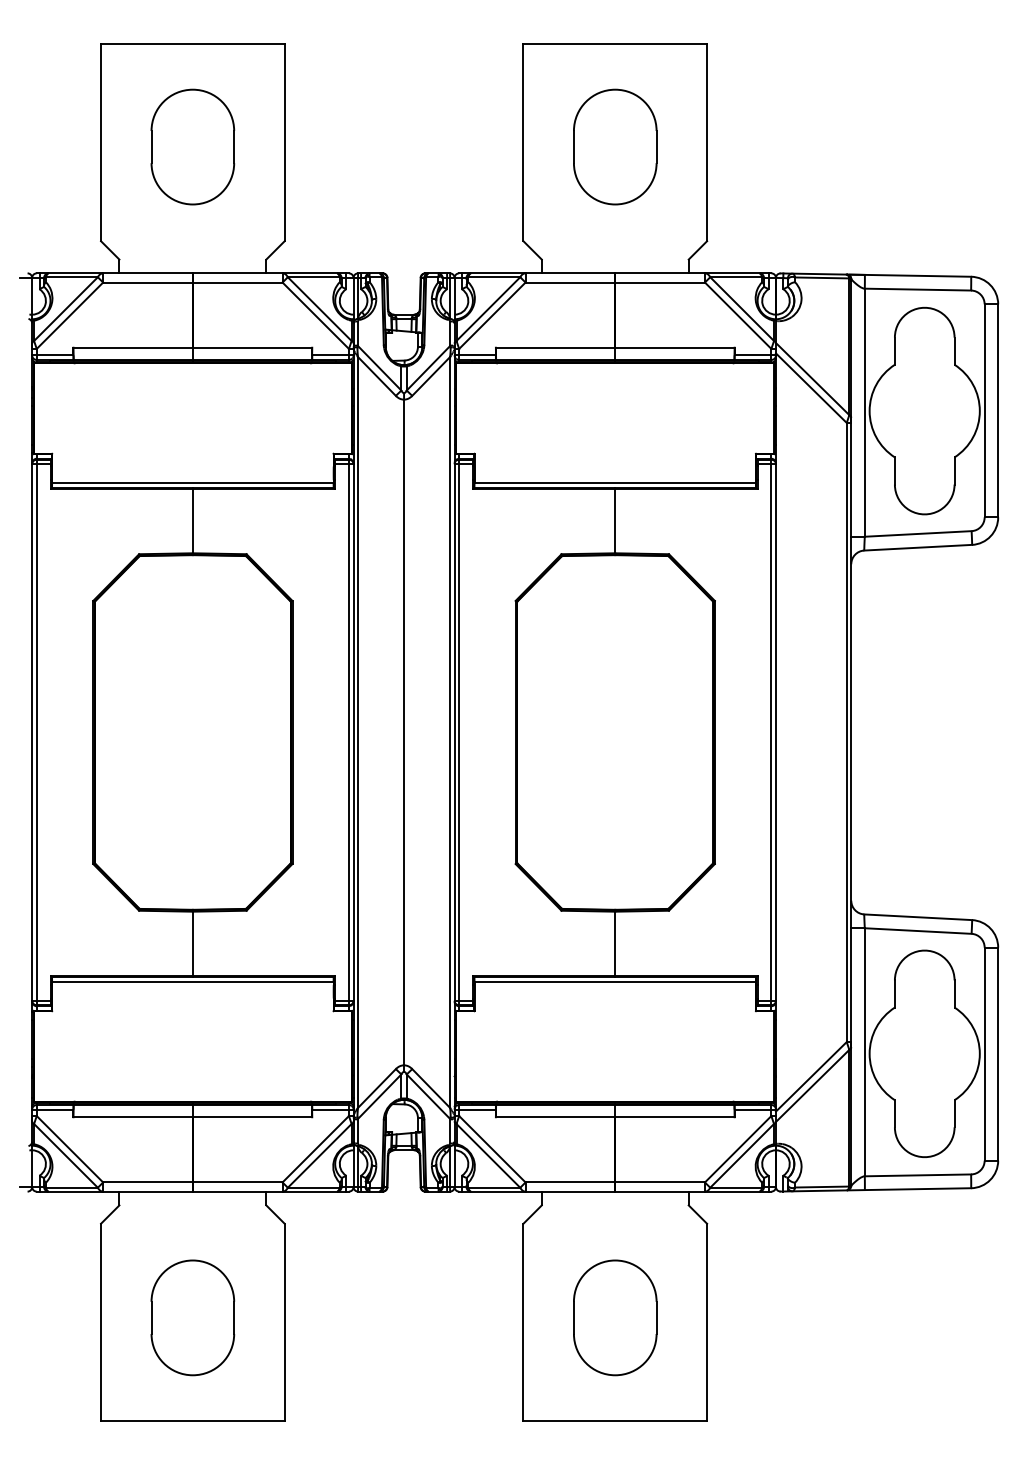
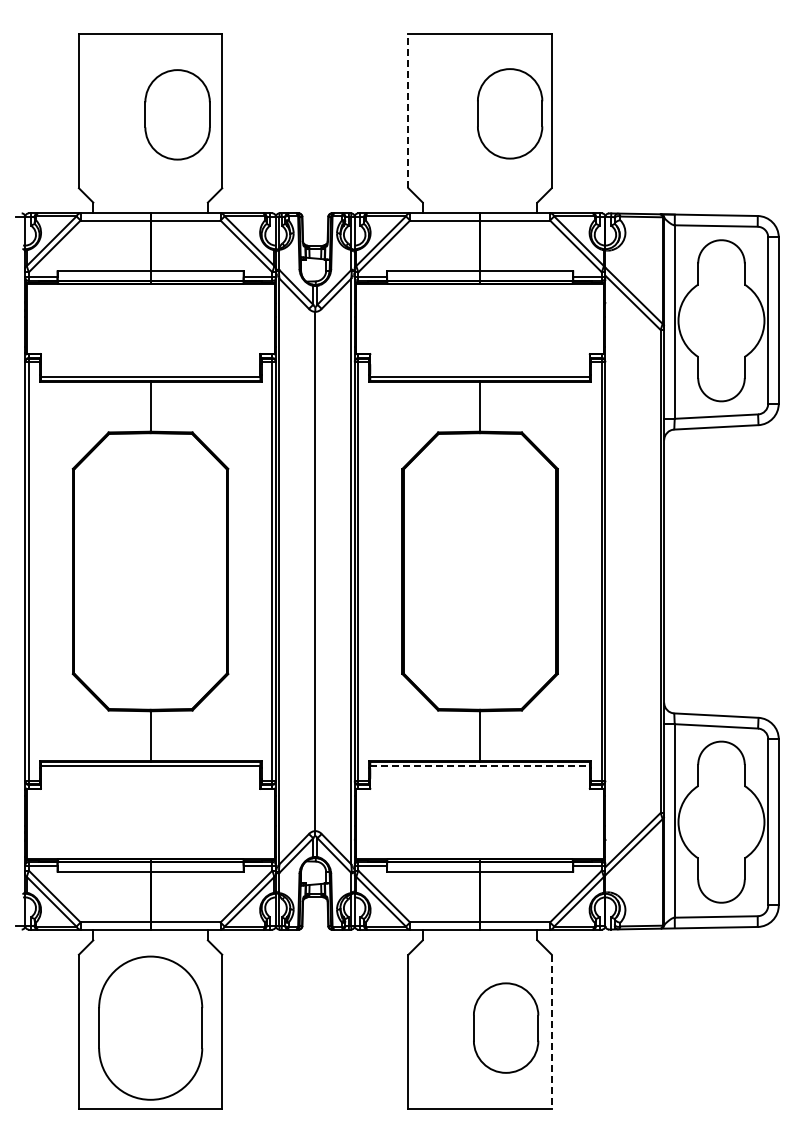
line: (523, 141) -> (408, 110), solid -> dashed
part: (192, 146) -> (177, 114), moved
part: (615, 146) -> (510, 113), moved
line: (615, 982) -> (480, 766), solid -> dashed
part: (192, 1317) -> (150, 1027), size x1.6
part: (615, 1317) -> (506, 1027), moved
line: (706, 1323) -> (551, 1032), solid -> dashed

